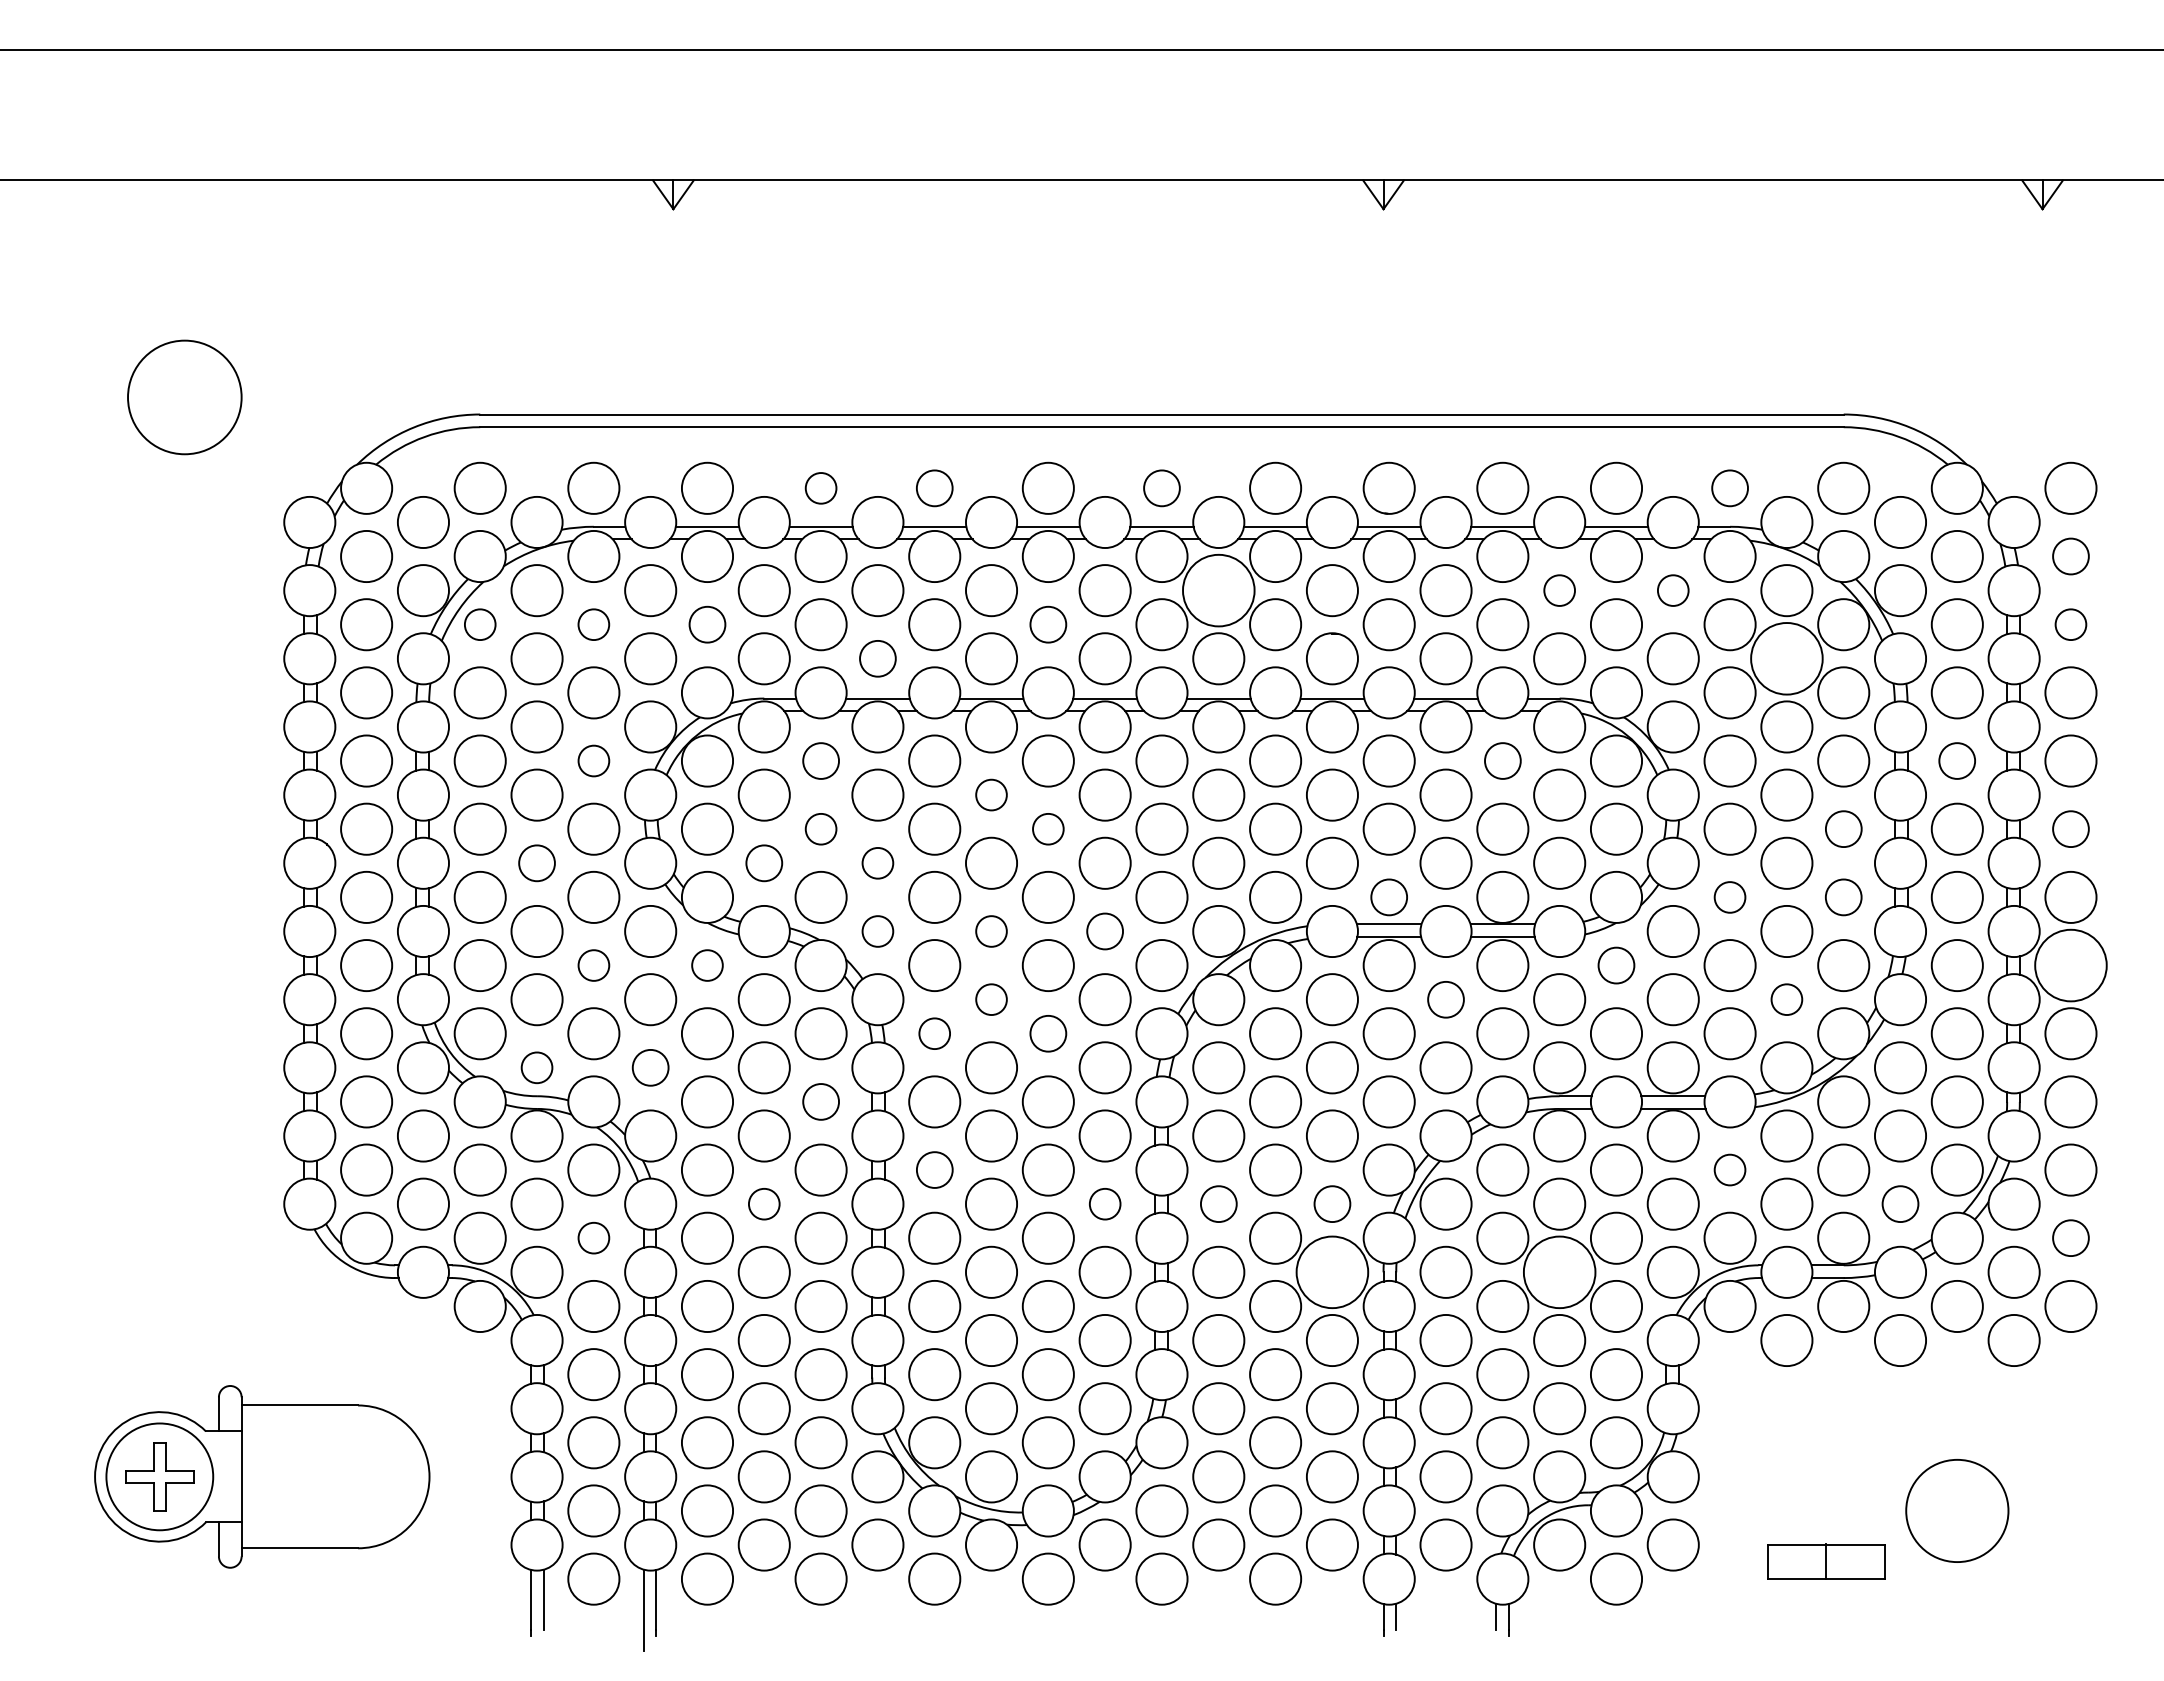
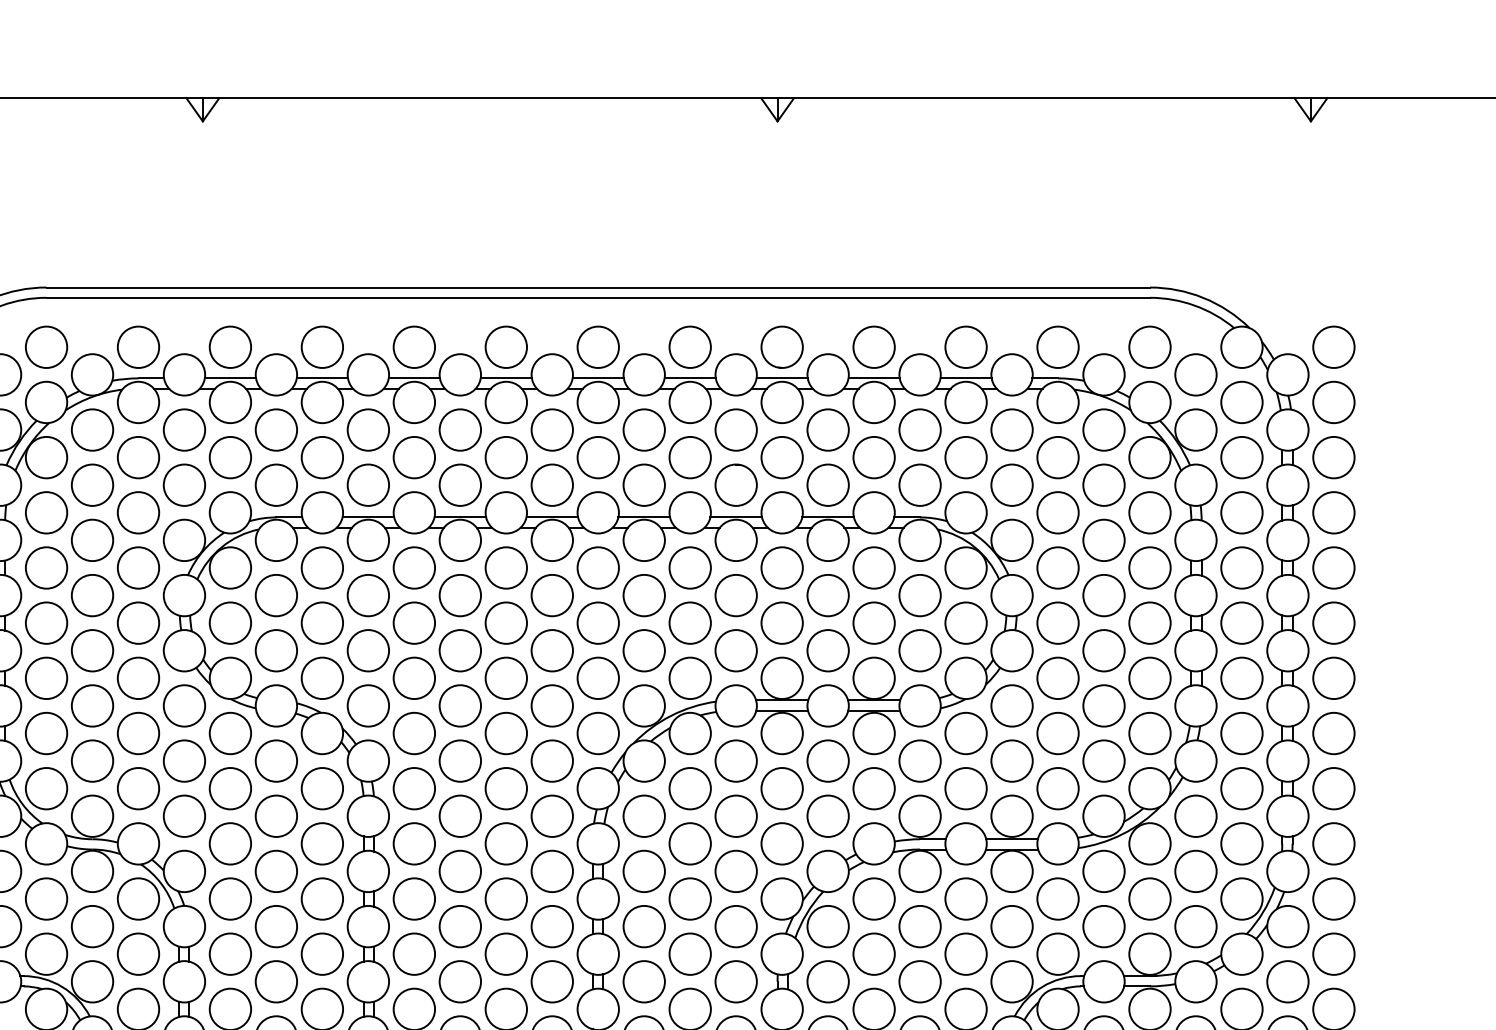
circle: (820, 487) -> (321, 346), size x1.67
circle: (934, 487) -> (414, 346), size x1.43
circle: (1161, 487) -> (597, 346), size x1.43
circle: (1729, 487) -> (1057, 346), size x1.43
circle: (2070, 556) -> (1333, 402), size x1.43
circle: (1218, 590) -> (644, 429), size x0.71
circle: (1559, 590) -> (919, 429), size x1.67
circle: (1672, 590) -> (1011, 429), size x1.67
circle: (479, 624) -> (45, 457), size x1.67
circle: (593, 624) -> (138, 457), size x1.67
circle: (707, 624) -> (230, 457), size x1.43
circle: (1047, 624) -> (505, 457), size x1.43
circle: (2070, 624) -> (1333, 457), size x1.67
circle: (877, 658) -> (368, 484), size x1.43
circle: (1786, 658) -> (1103, 484), size x0.71
circle: (593, 760) -> (138, 567), size x1.67
circle: (820, 760) -> (321, 567), size x1.43
circle: (1502, 760) -> (873, 567), size x1.43
circle: (1956, 760) -> (1241, 567), size x1.43
circle: (991, 794) -> (460, 595), size x1.67
circle: (820, 828) -> (321, 622), size x1.67
circle: (1047, 828) -> (505, 622), size x1.67
circle: (1843, 828) -> (1149, 622), size x1.43
circle: (2070, 828) -> (1333, 622), size x1.43
circle: (536, 862) -> (92, 650), size x1.43
circle: (763, 862) -> (275, 650), size x1.43
circle: (877, 862) -> (368, 650), size x1.67
circle: (1388, 896) -> (781, 677), size x1.43
circle: (1843, 896) -> (1149, 677), size x1.43
circle: (1729, 897) -> (1057, 678), size x1.67
circle: (877, 931) -> (368, 705), size x1.67
circle: (991, 931) -> (460, 705), size x1.67
circle: (1104, 931) -> (551, 705), size x1.43
circle: (593, 965) -> (138, 733), size x1.67
circle: (707, 965) -> (230, 733), size x1.67
circle: (1616, 965) -> (966, 733), size x1.43
circle: (2070, 965) -> (1333, 733), size x0.71
circle: (991, 999) -> (460, 760), size x1.67
circle: (1445, 999) -> (827, 760), size x1.43
circle: (1786, 999) -> (1103, 760), size x1.67
circle: (934, 1033) -> (414, 788), size x1.67
circle: (1047, 1033) -> (505, 788), size x1.43
circle: (536, 1067) -> (92, 815), size x1.67
circle: (650, 1067) -> (184, 815), size x1.43
circle: (820, 1101) -> (321, 843), size x1.43
circle: (934, 1169) -> (414, 898), size x1.43
circle: (1729, 1169) -> (1057, 898), size x1.67
circle: (763, 1203) -> (275, 926), size x1.67
circle: (1104, 1203) -> (551, 926), size x1.67
circle: (1218, 1203) -> (644, 926), size x1.43
circle: (1332, 1203) -> (736, 926), size x1.43
circle: (1900, 1203) -> (1195, 926), size x1.43
circle: (593, 1237) -> (138, 953), size x1.67
circle: (2070, 1237) -> (1333, 953), size x1.43
circle: (1331, 1271) -> (735, 981), size x0.71
circle: (1559, 1271) -> (919, 981), size x0.71

